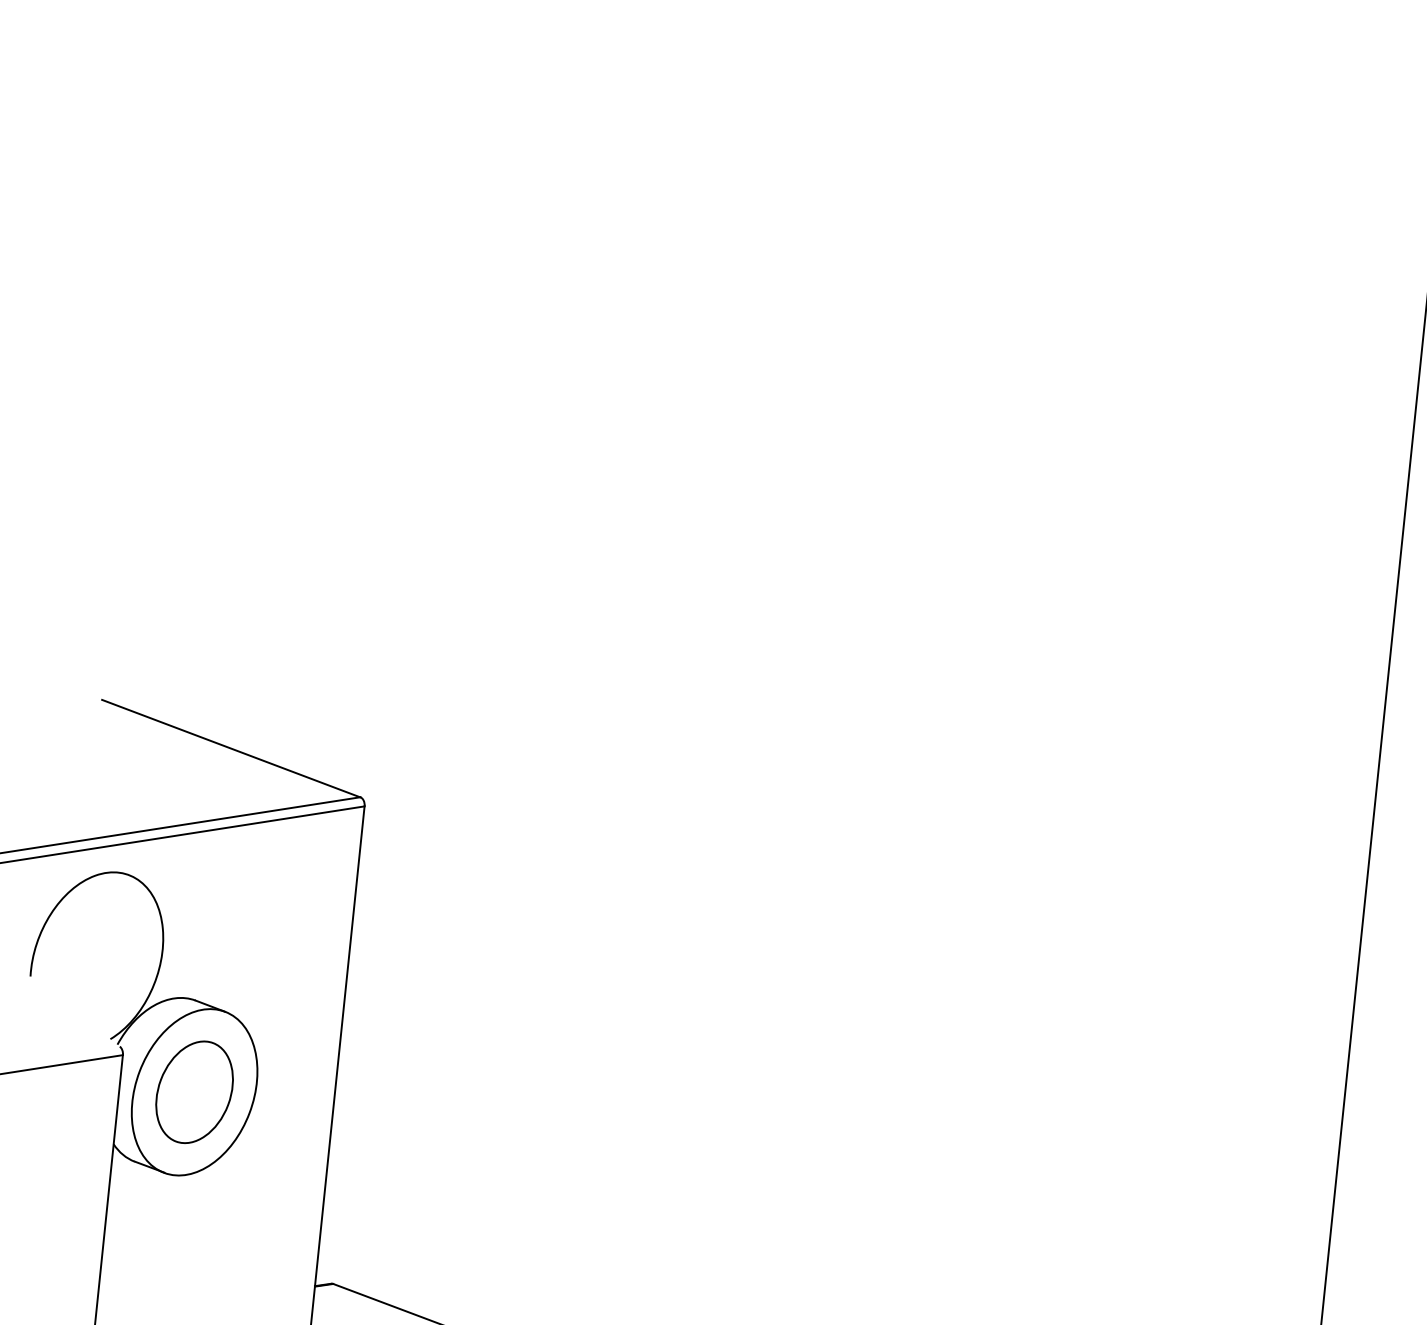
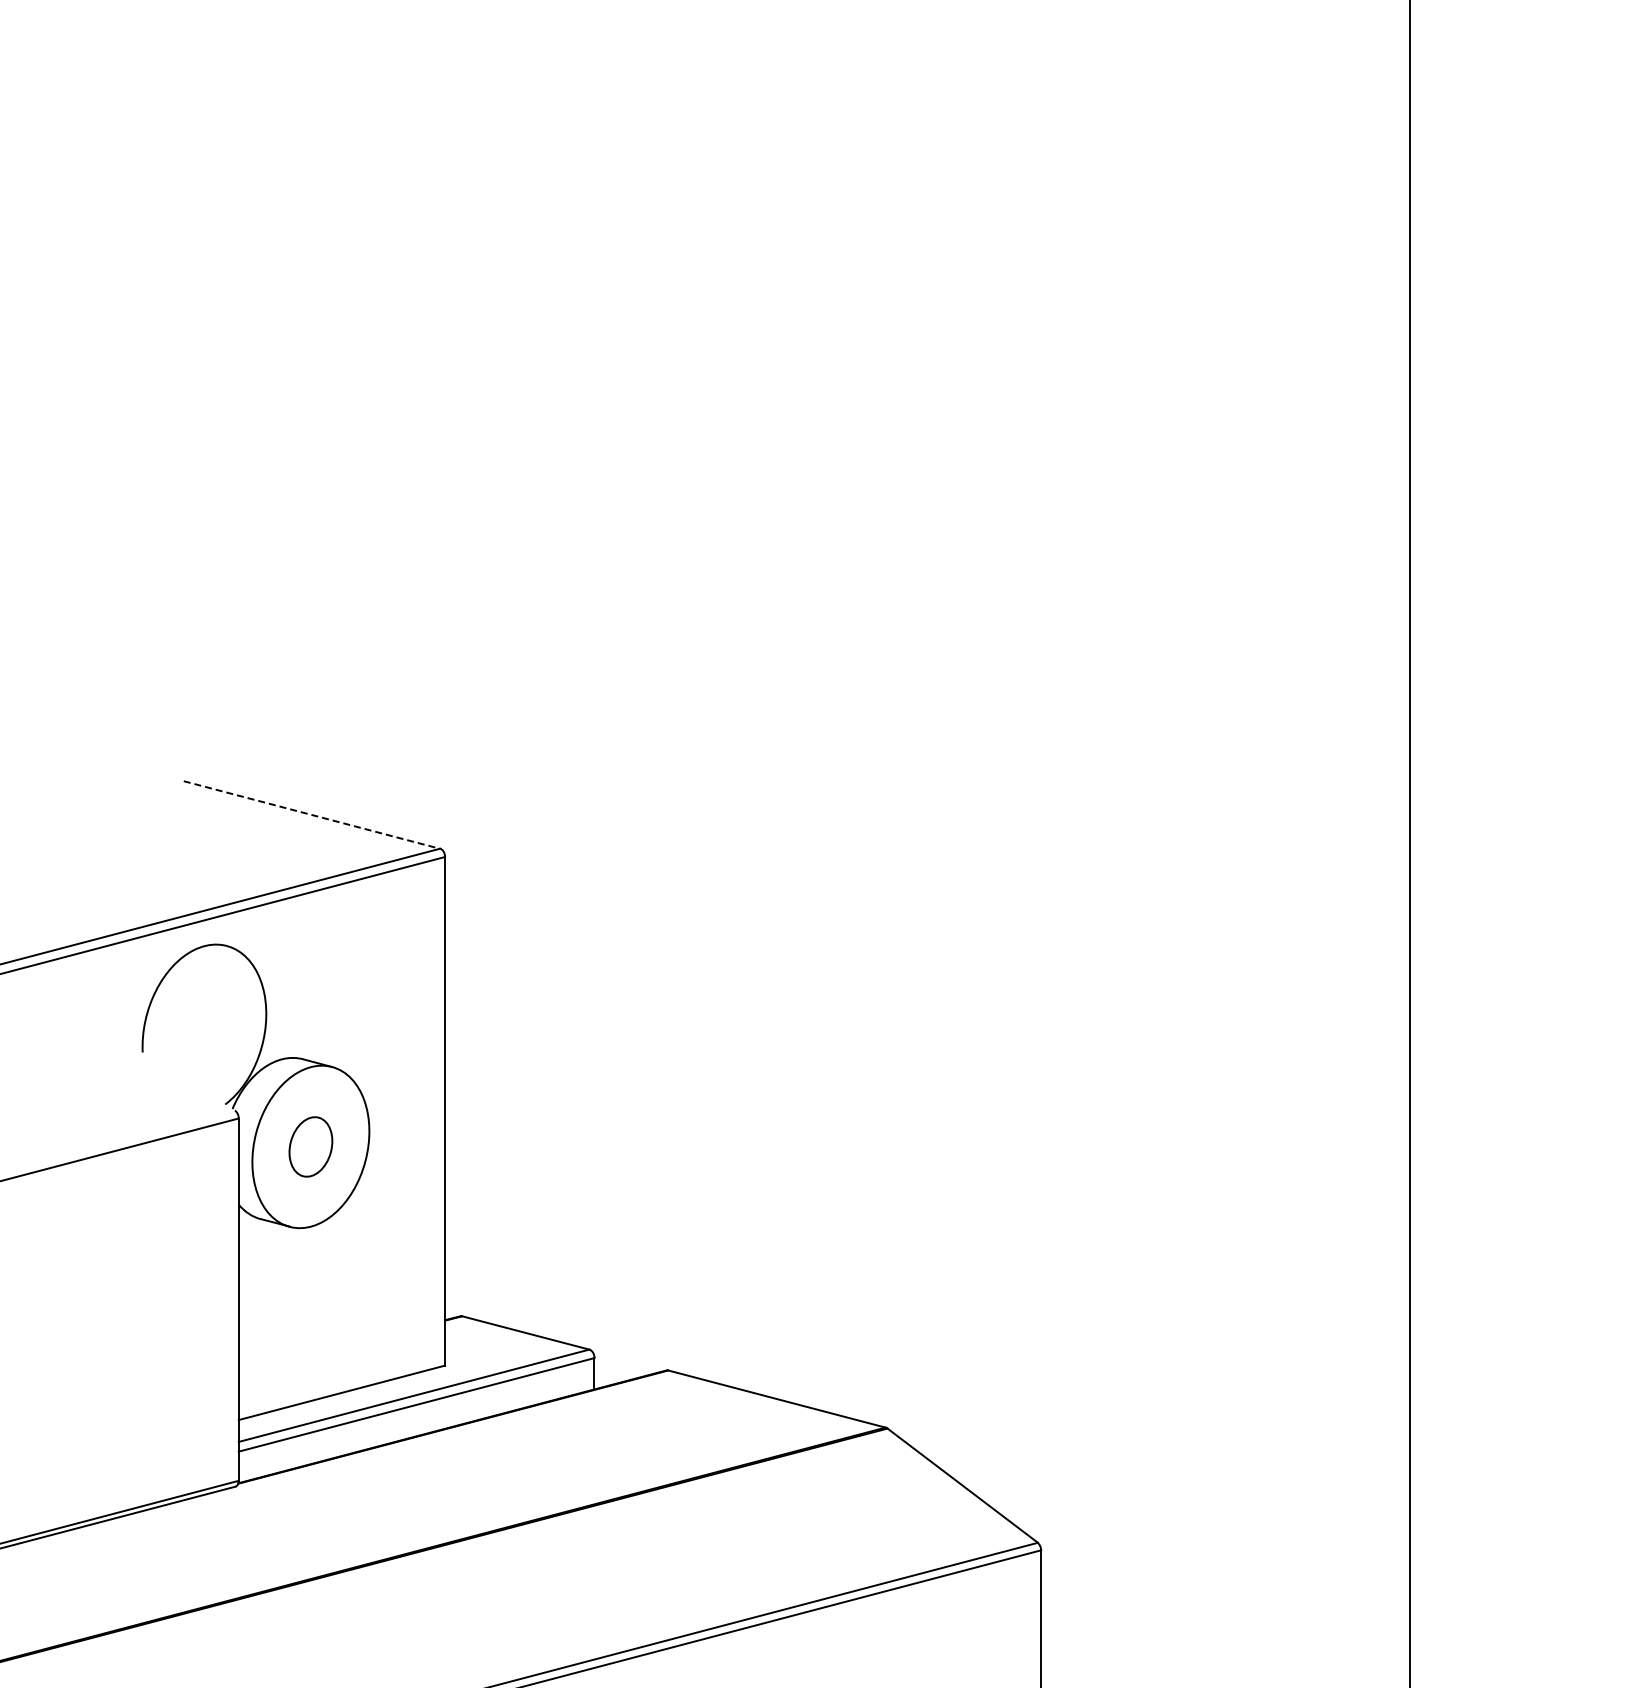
line: (231, 749) -> (312, 815), solid -> dashed
part: (194, 1091) -> (310, 1146), size x0.6

